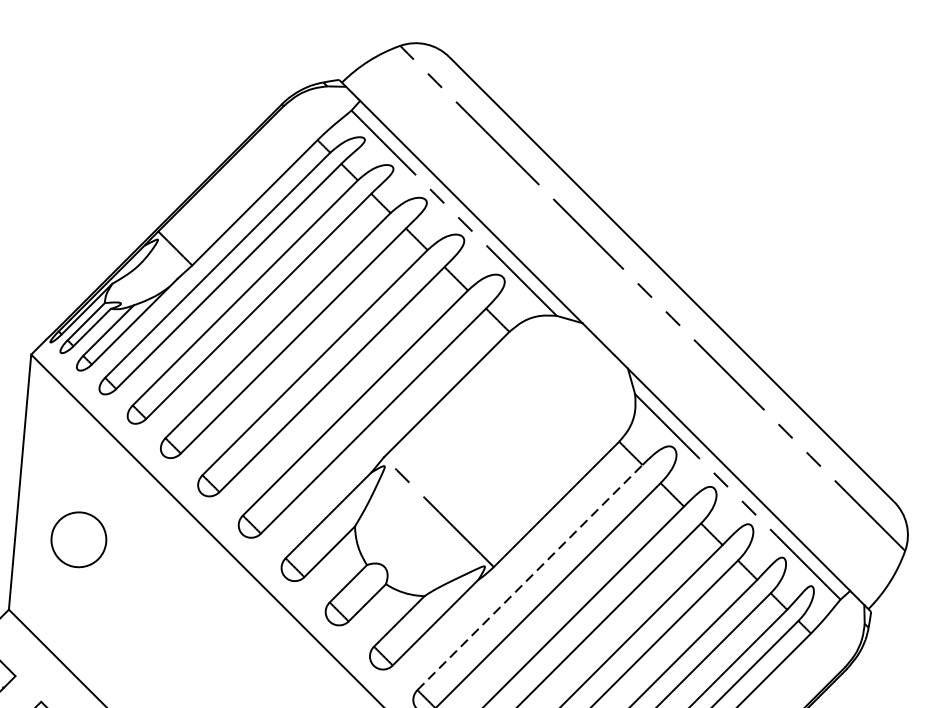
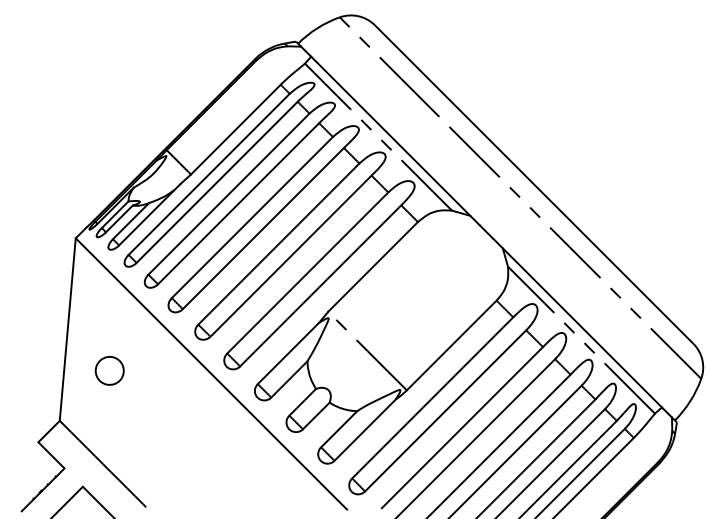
part: (78, 539) -> (109, 370), size x0.71
line: (529, 577) -> (432, 397), dashed -> solid

